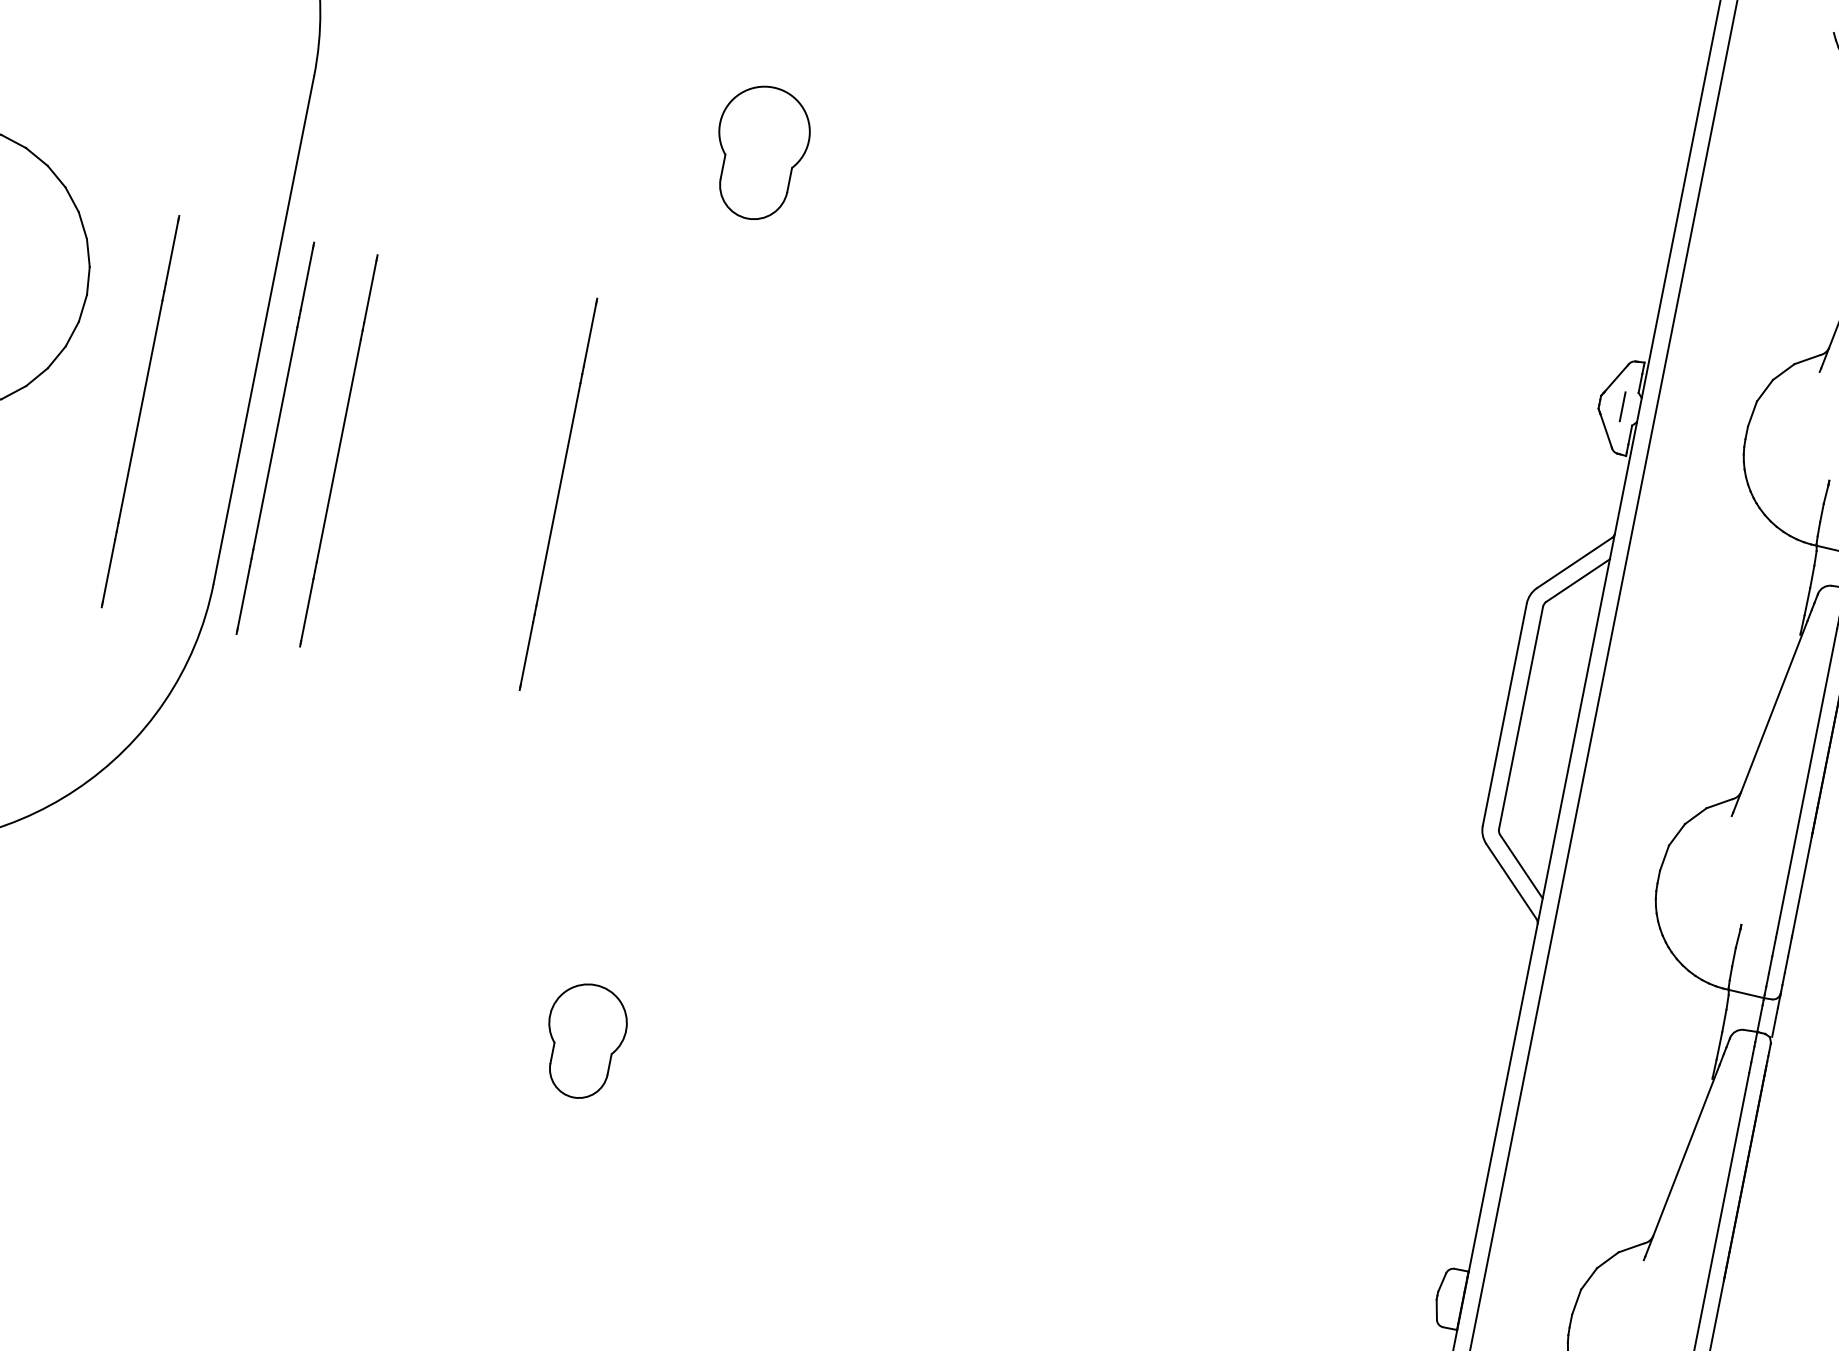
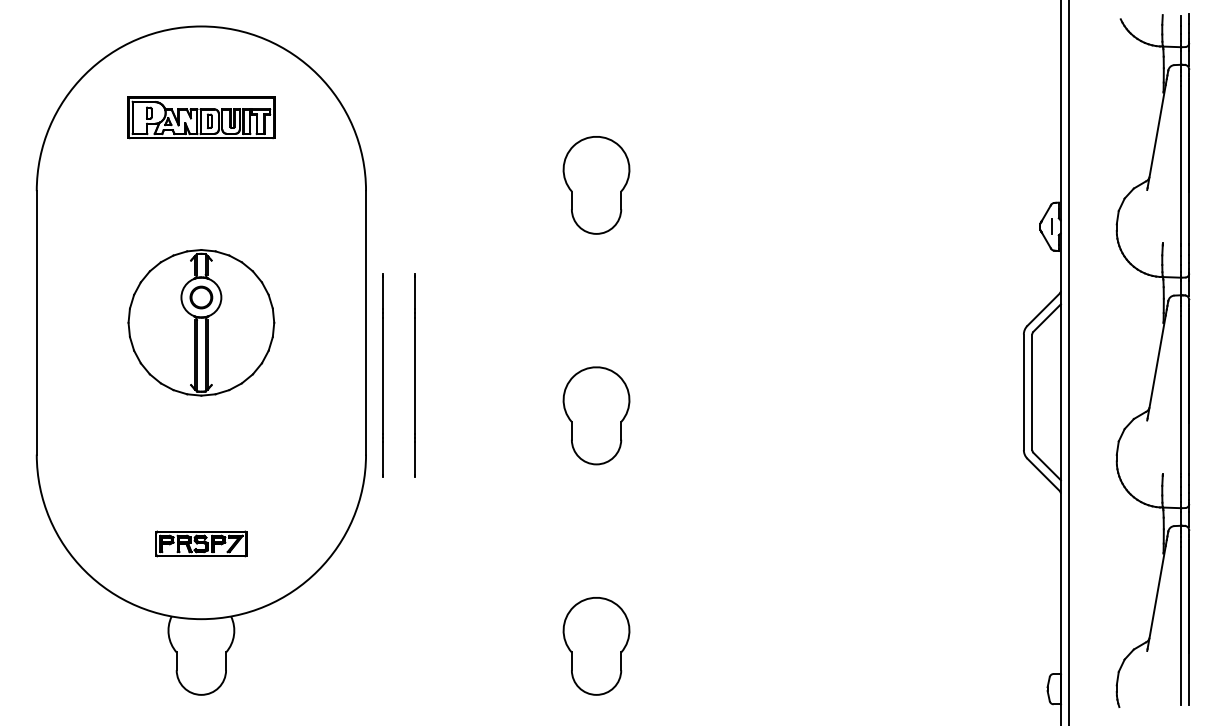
part: (760, 153) -> (596, 185), size x1.43
line: (140, 410) -> (312, 375), removed
line: (556, 493) -> (528, 375), removed
part: (672, 596) -> (596, 415), added
part: (584, 1041) -> (596, 646), size x1.67

